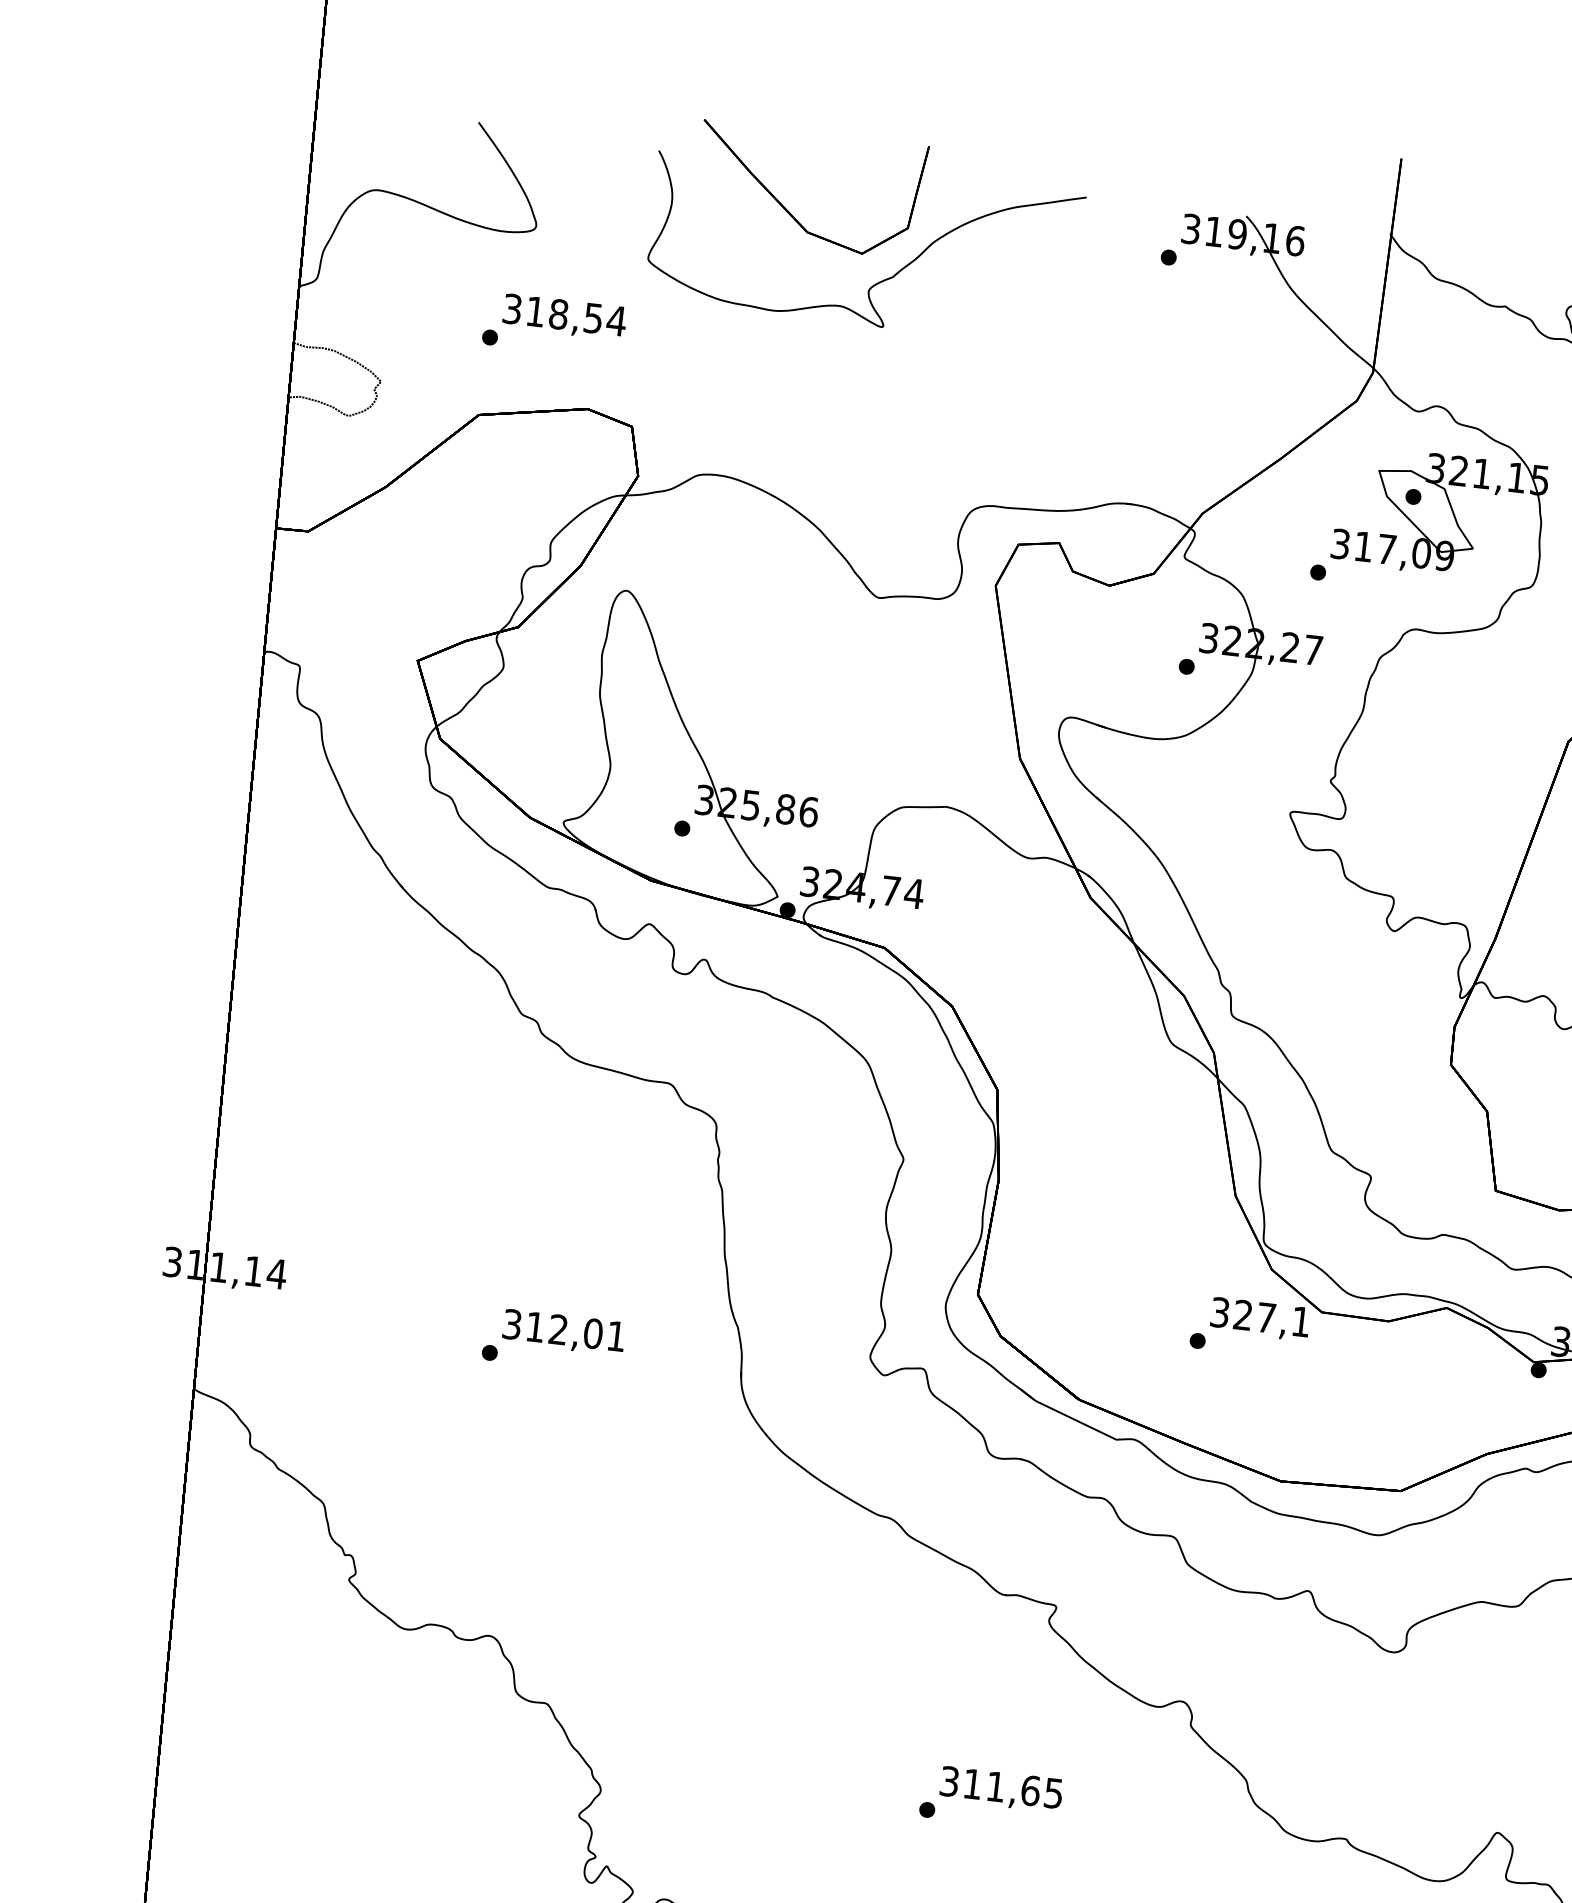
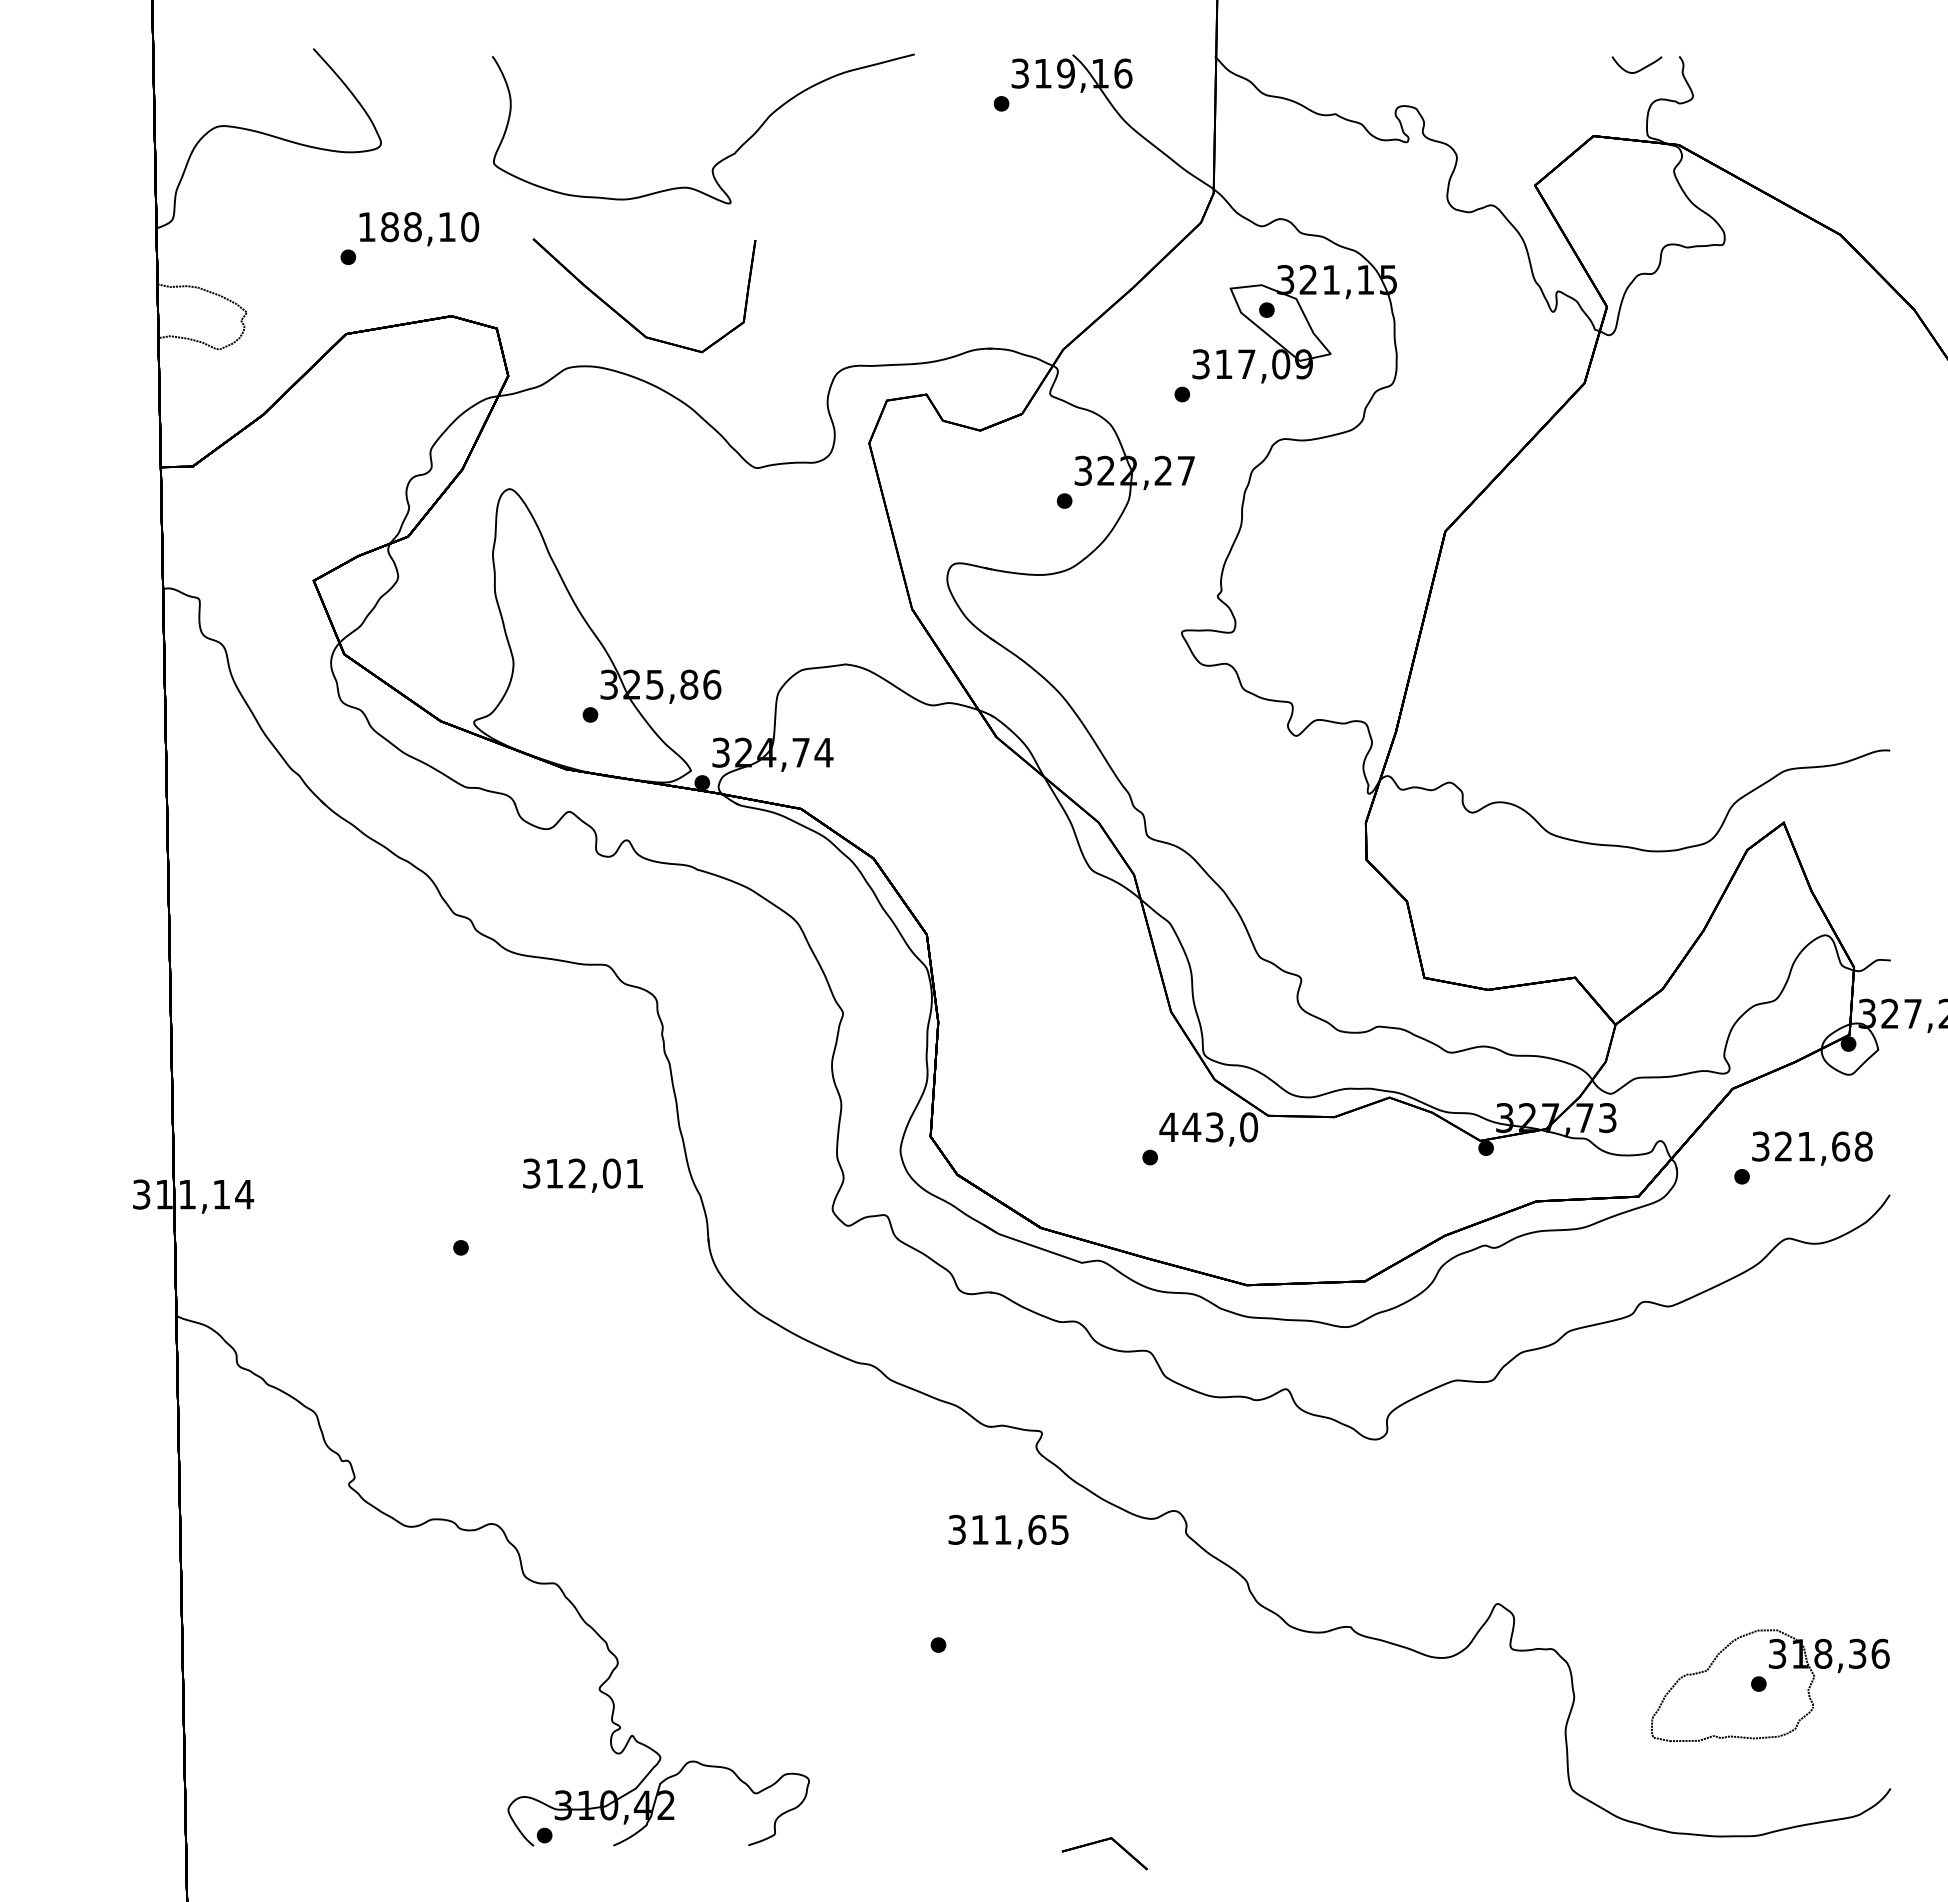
part: (786, 208) -> (623, 316), moved
text: (564, 315) -> (418, 227), 318,54 -> 188,10
text: (1260, 1317) -> (1208, 1127), 327,1 -> 443,0
text: (563, 1332) -> (582, 1175), moved
text: (1001, 1789) -> (1008, 1531), moved

